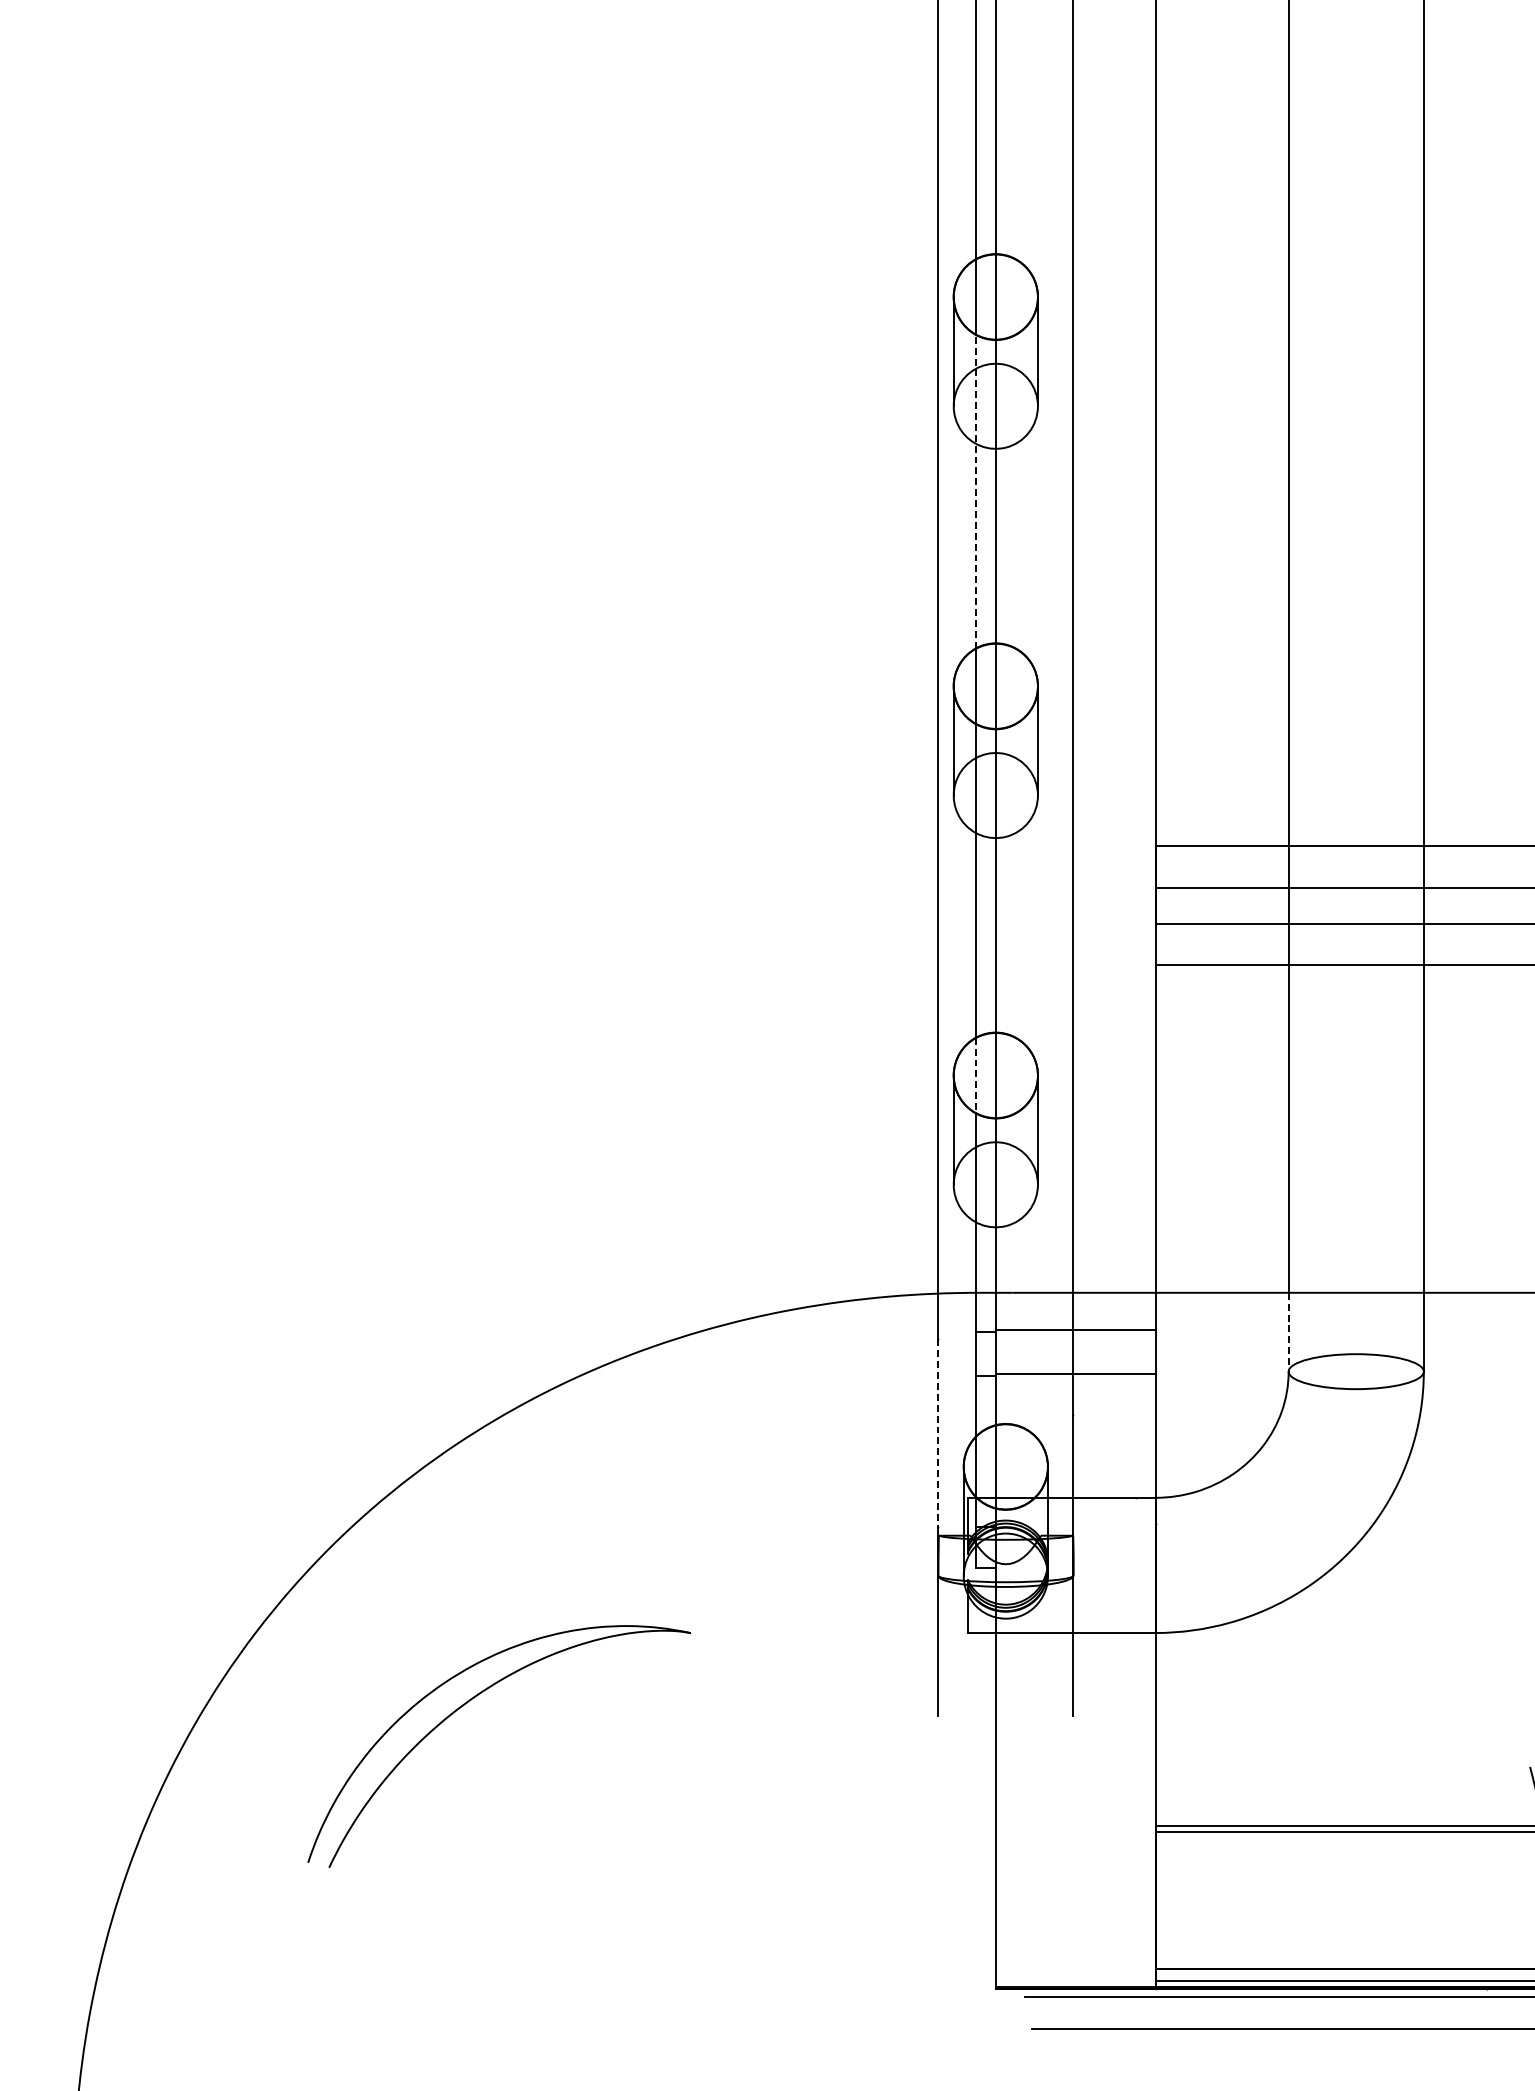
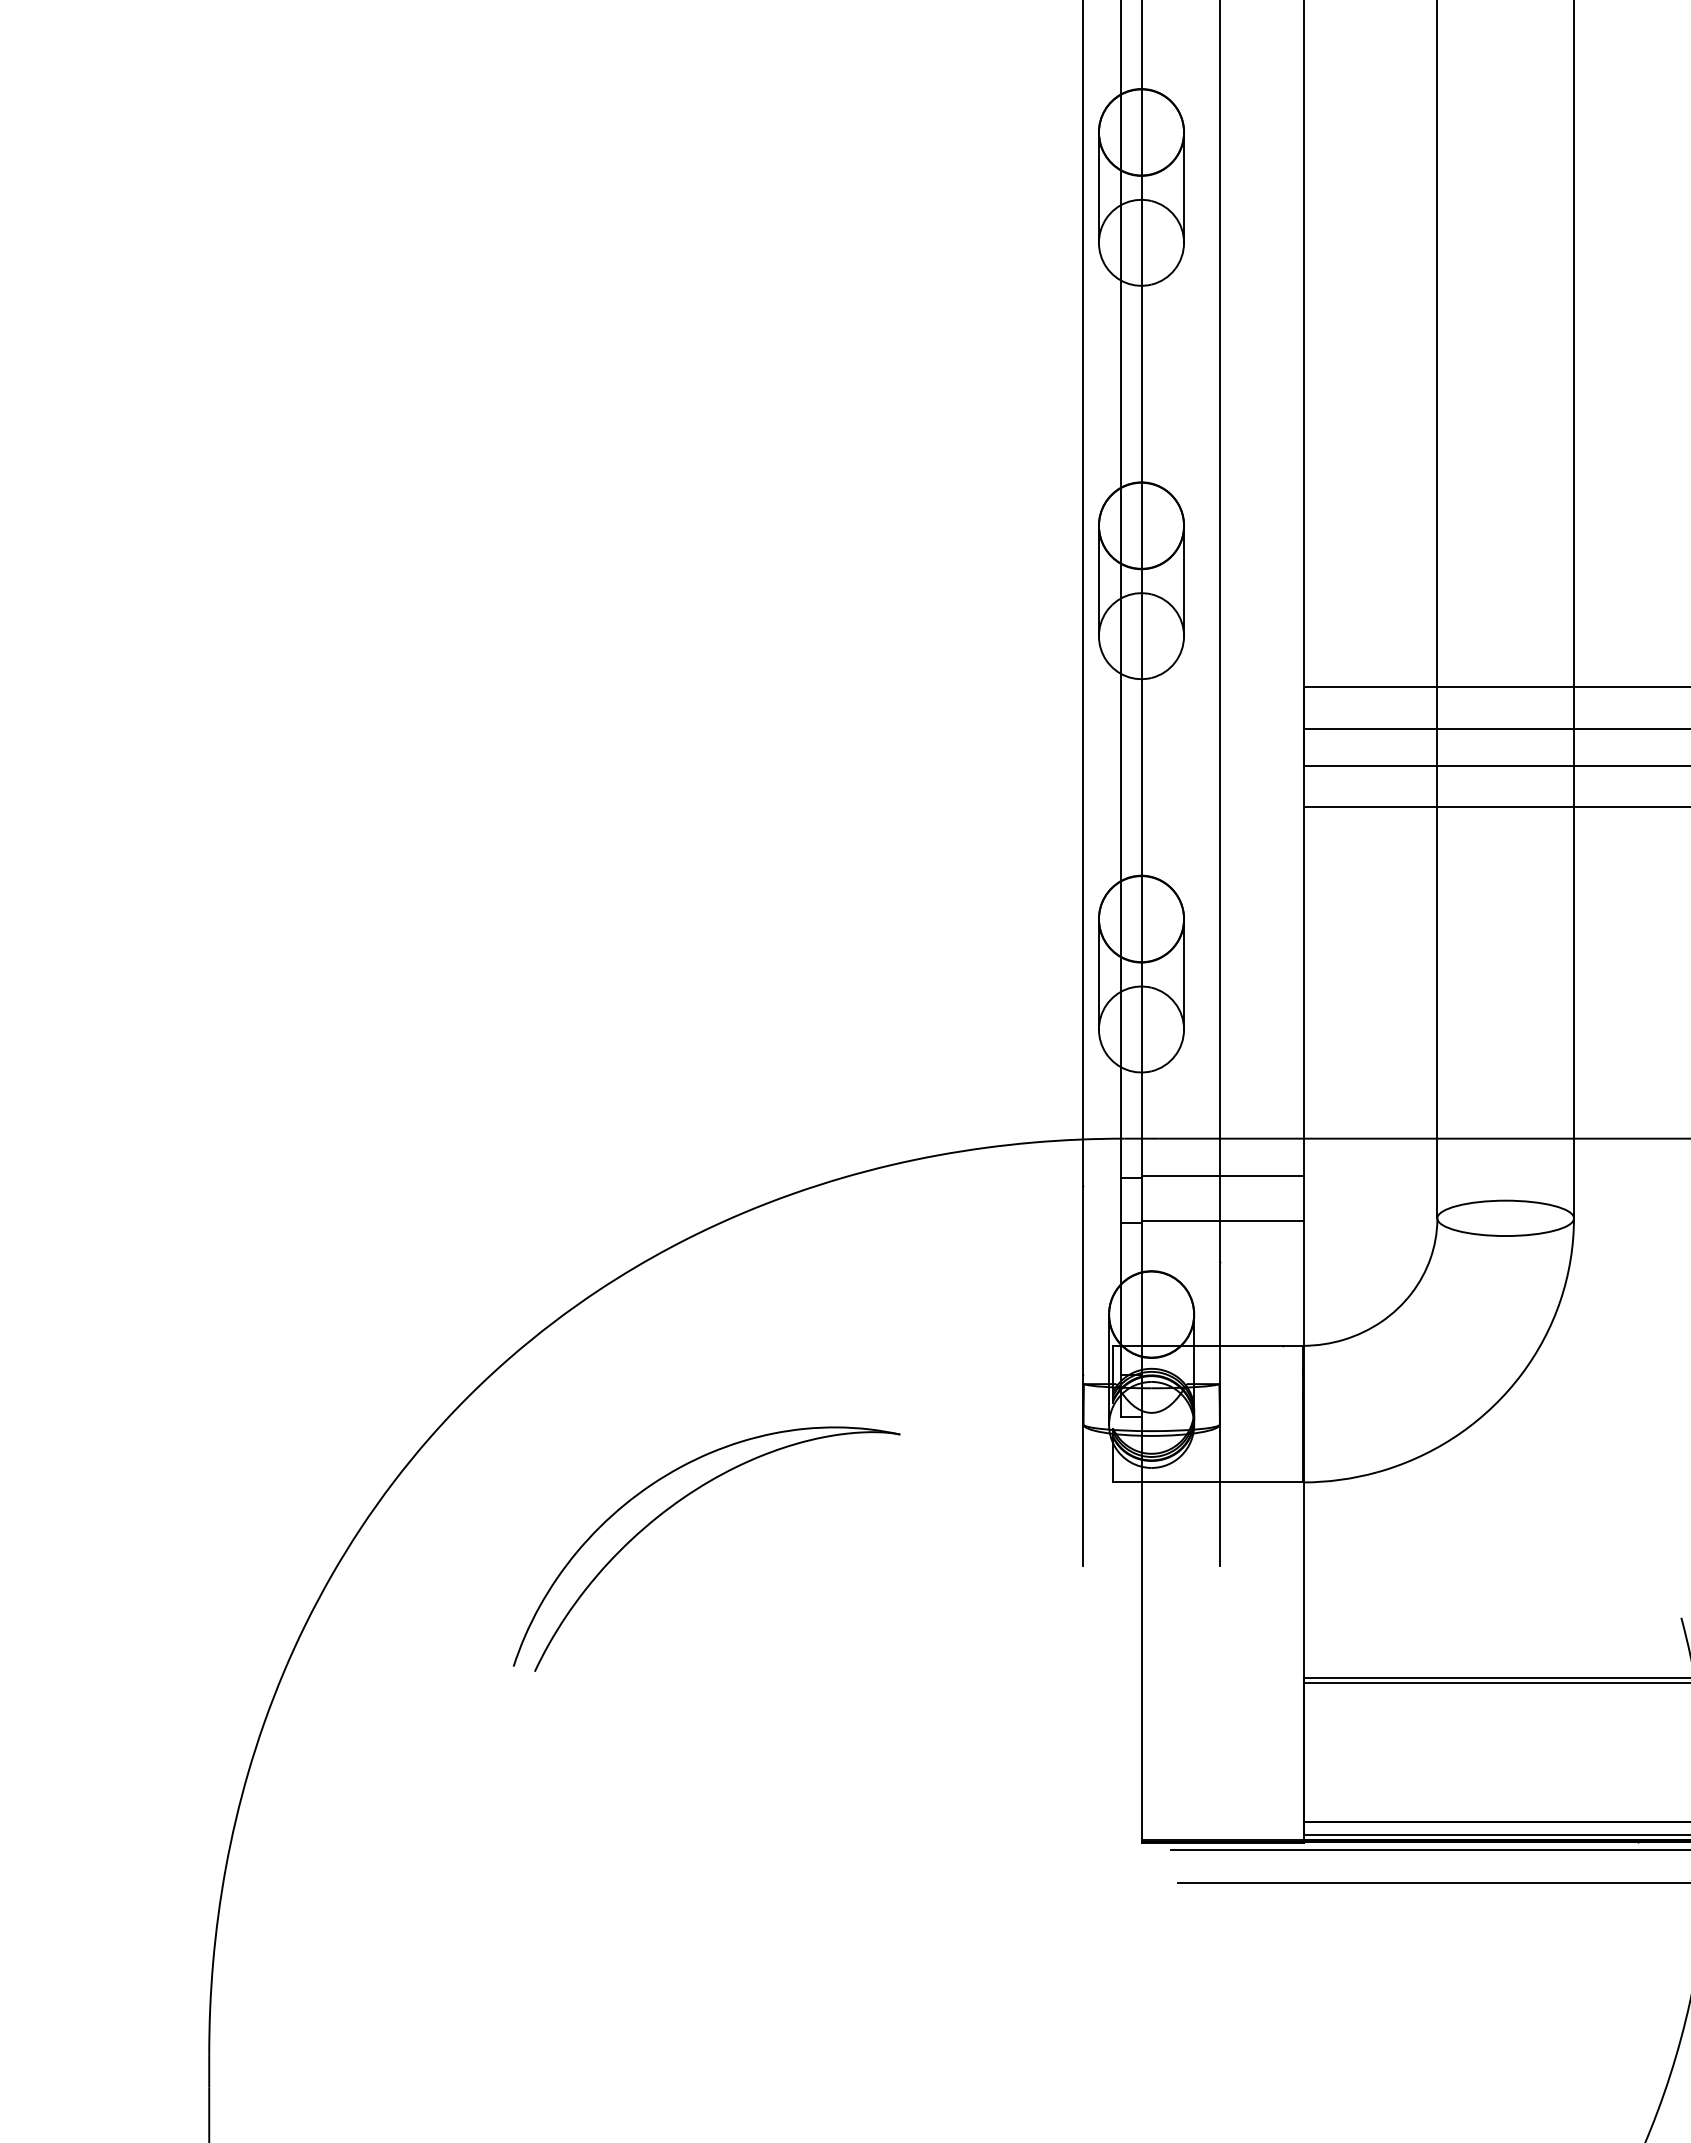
line: (976, 491) -> (1121, 328), dashed -> solid
line: (976, 1075) -> (1121, 919), dashed -> solid
line: (1288, 1332) -> (1437, 1178), dashed -> solid
line: (938, 1433) -> (1083, 1280), dashed -> solid
part: (466, 1704) -> (673, 1506), moved

